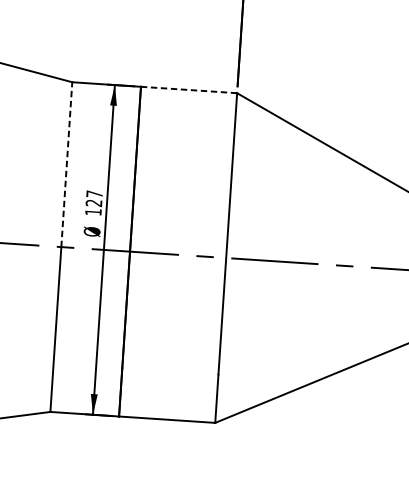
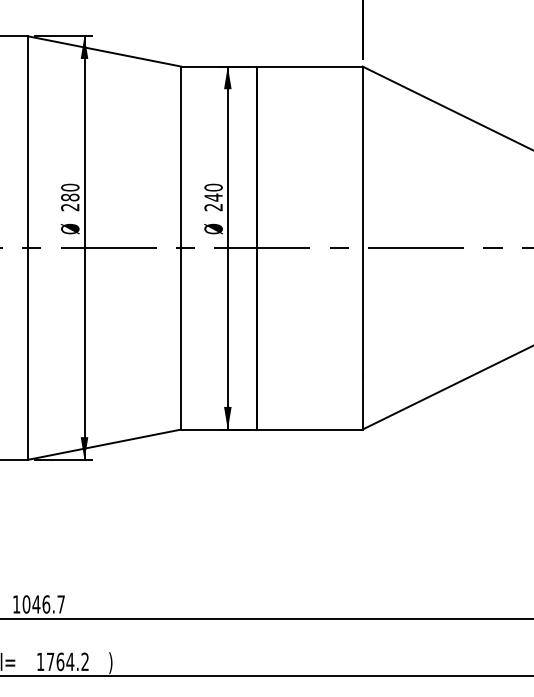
line: (189, 89) -> (309, 66), dashed -> solid
line: (66, 164) -> (180, 157), dashed -> solid
text: (93, 203) -> (213, 197), 127 -> 240

